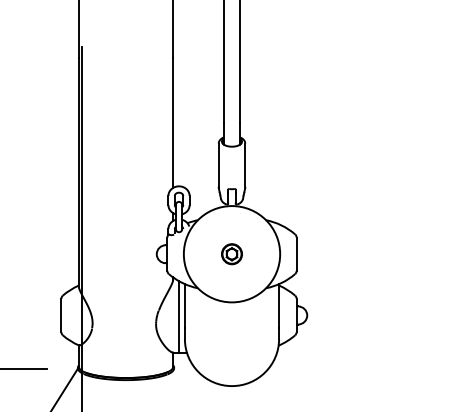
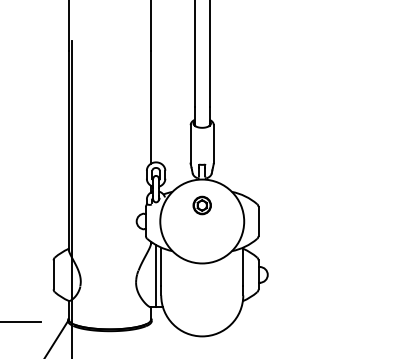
part: (231, 254) -> (201, 205), moved

